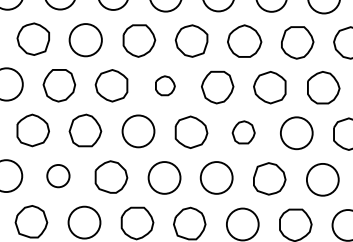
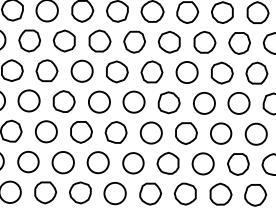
part: (164, 84) -> (99, 40), size x1.67
part: (243, 131) -> (151, 71), size x1.43
circle: (57, 175) -> (28, 100), size x1.43

